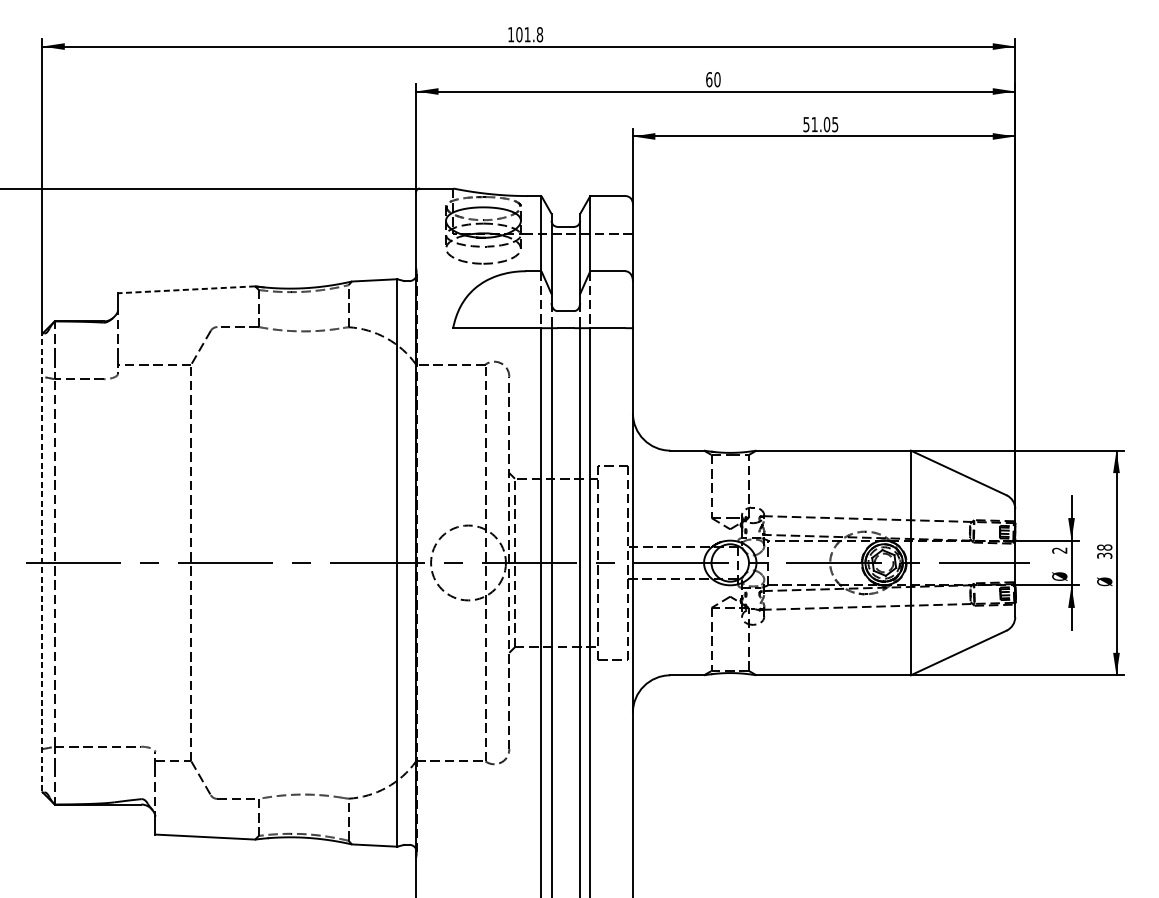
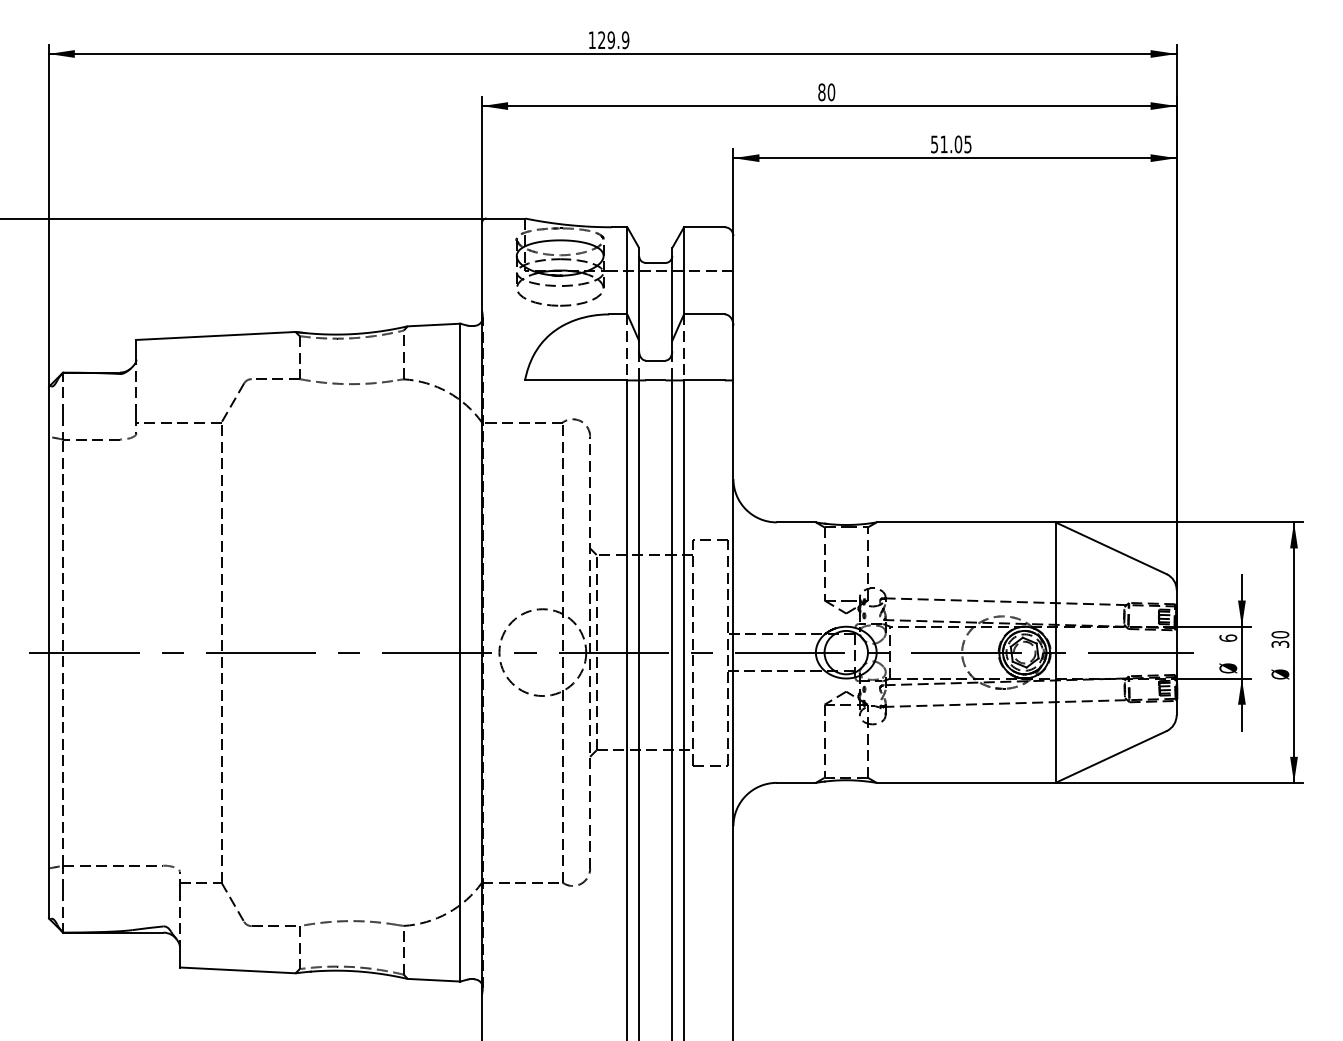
text: (529, 34) -> (613, 40), 101.8 -> 129.9
text: (708, 78) -> (821, 91), 60 -> 80
line: (187, 289) -> (216, 335), dashed -> solid
text: (1103, 547) -> (1279, 634), 38 -> 30
text: (1059, 549) -> (1228, 637), 2 -> 6
line: (42, 562) -> (48, 652), dashed -> solid

